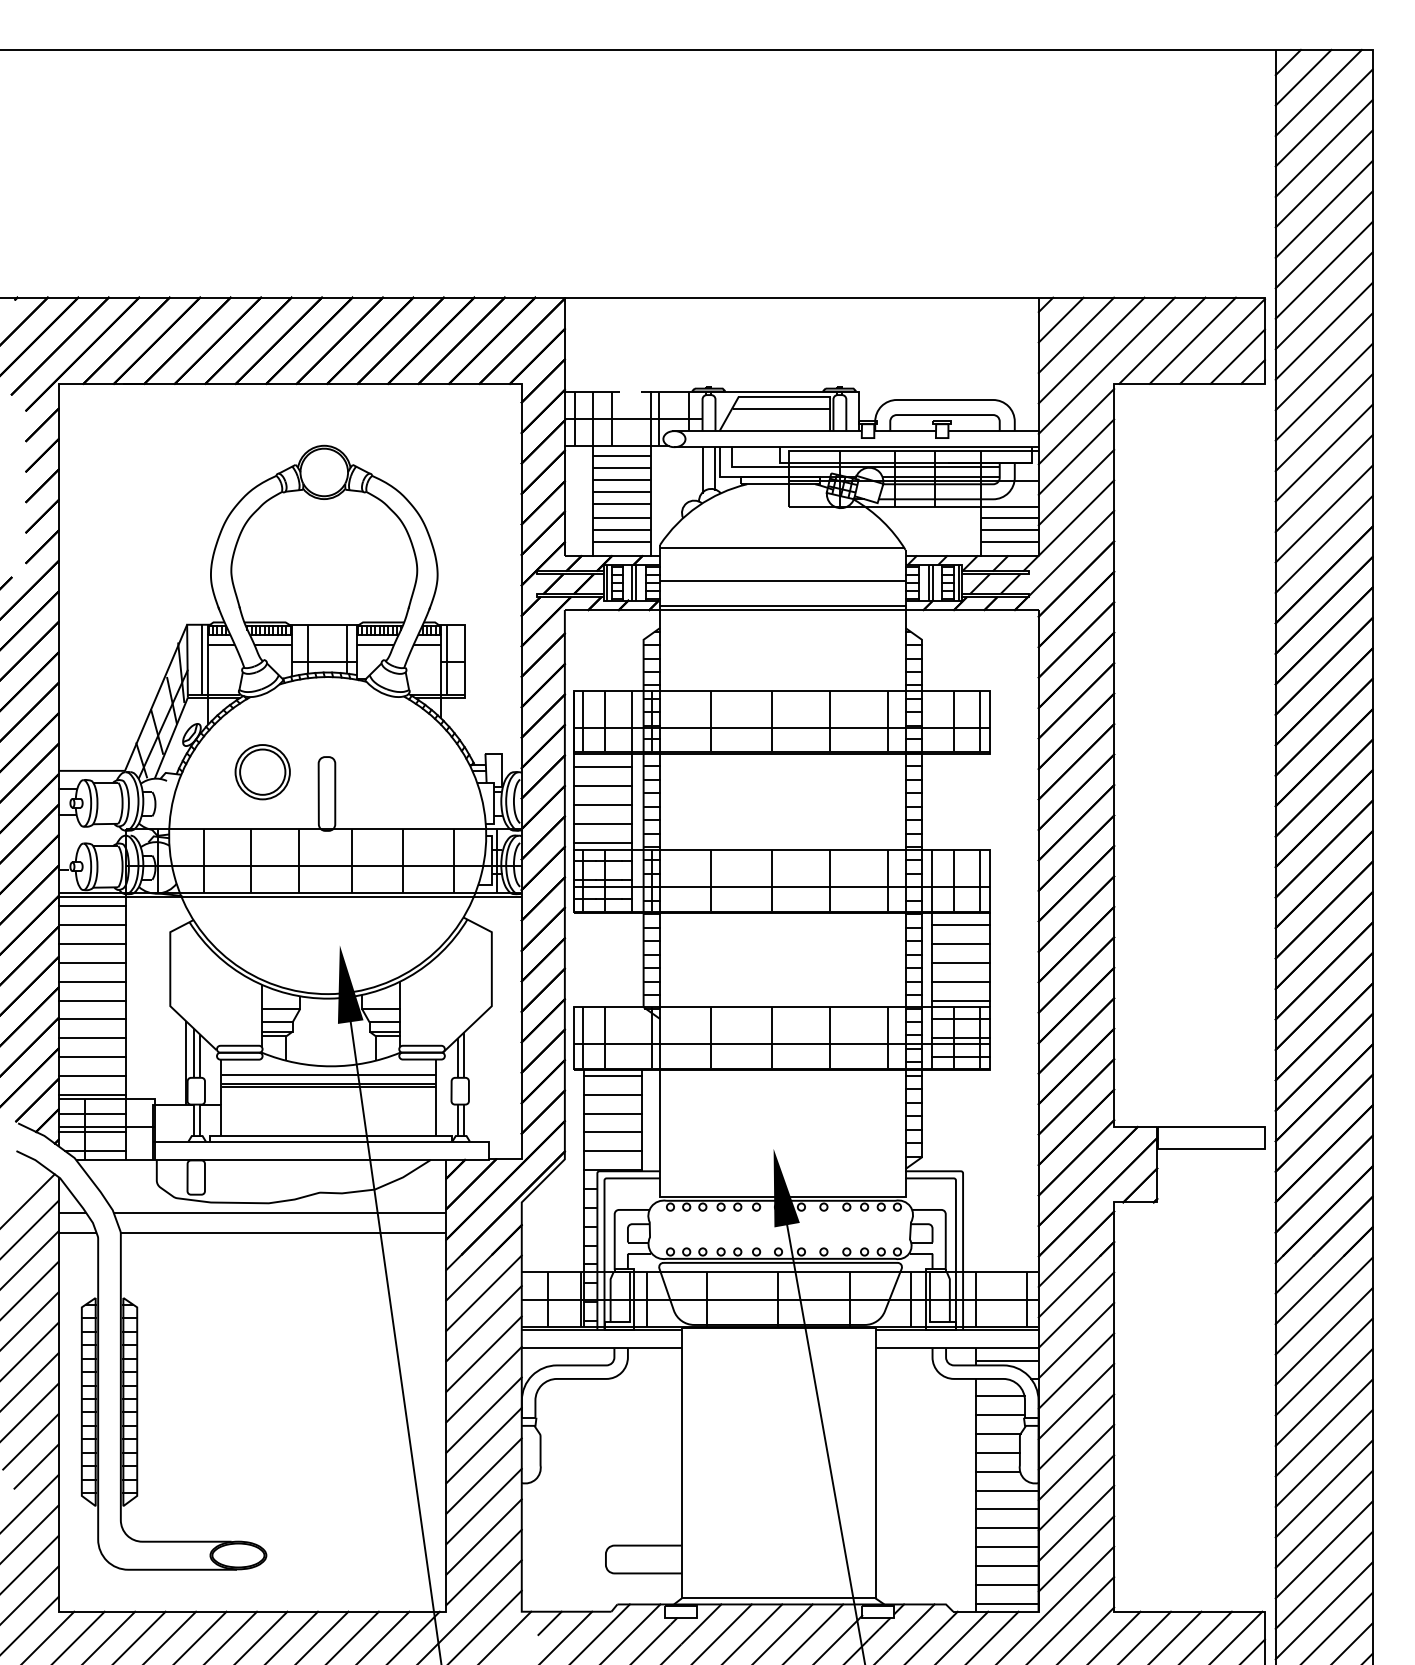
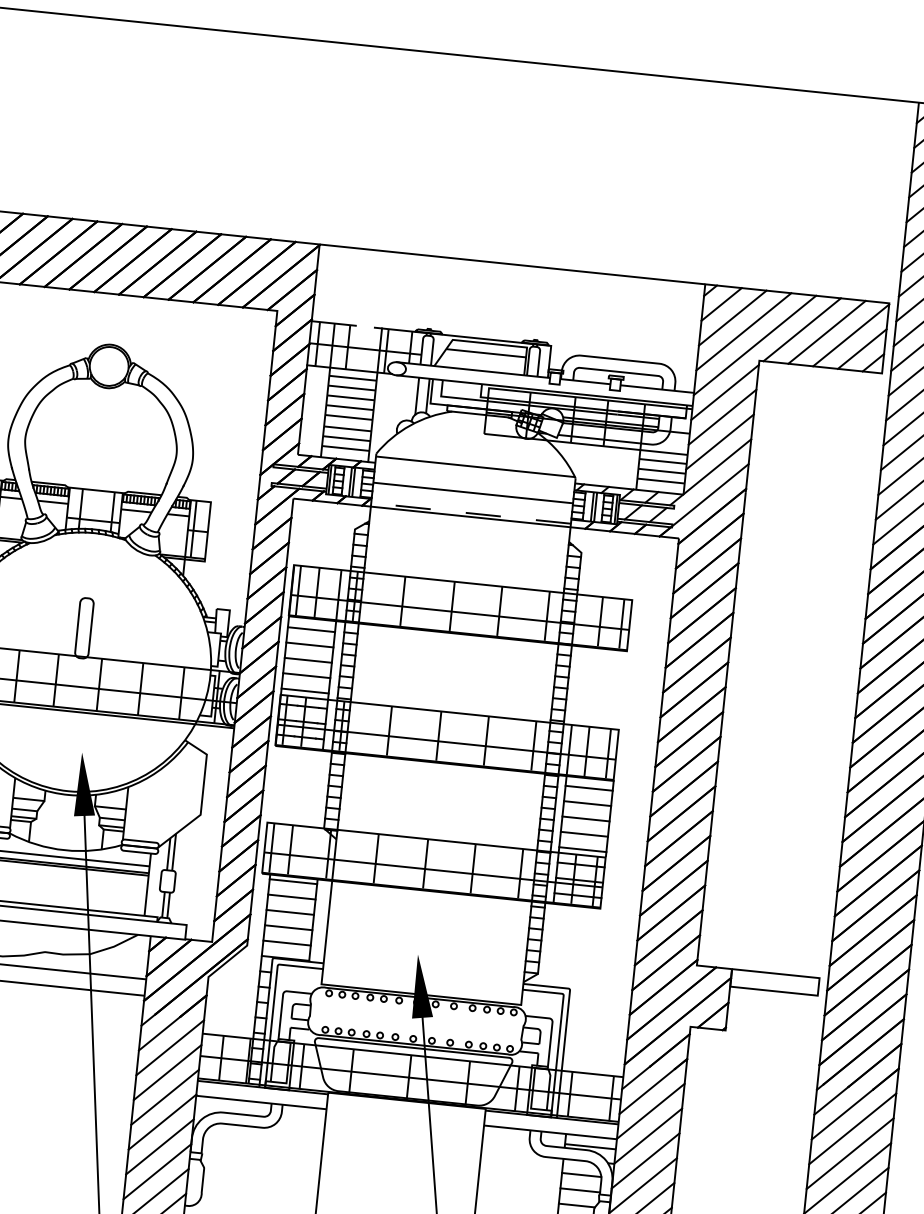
line: (782, 605) -> (470, 513), solid -> dashed
part: (262, 772) -> (33, 605), removed

